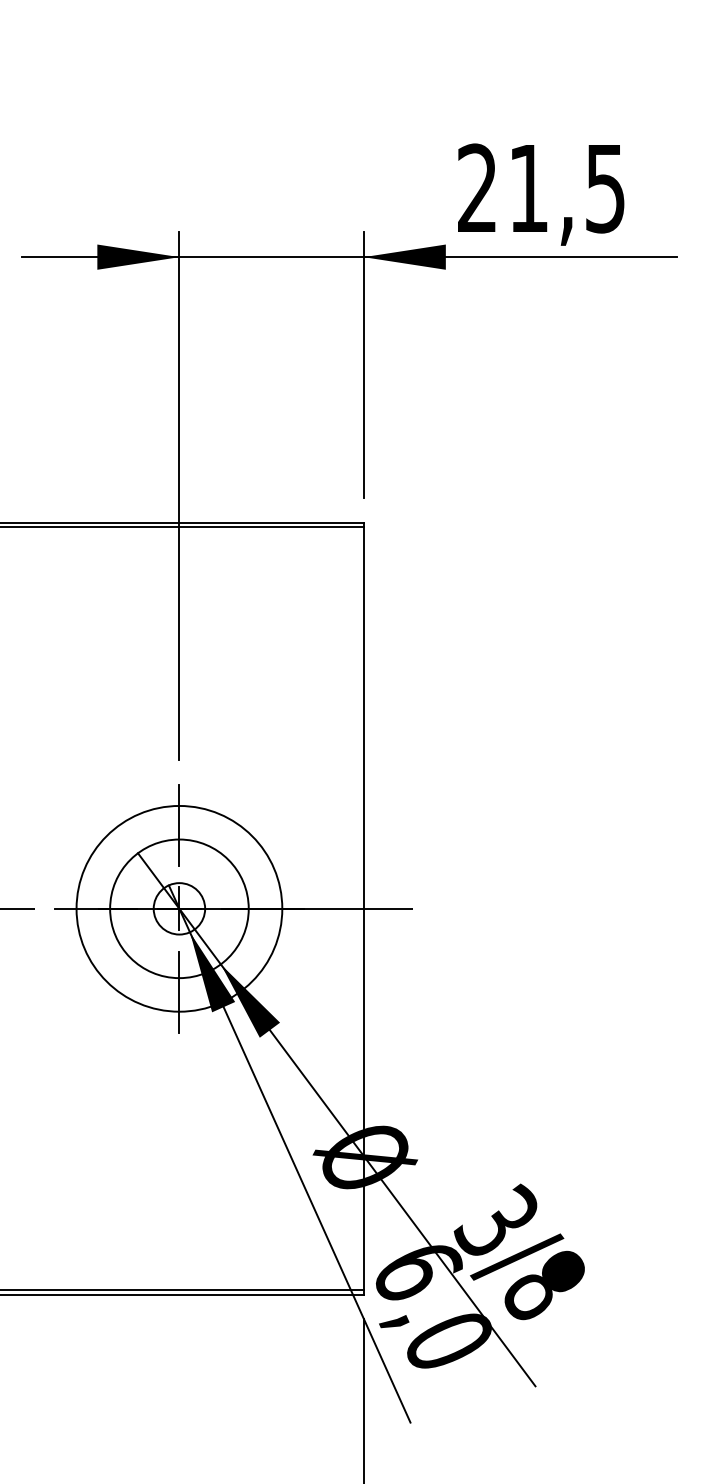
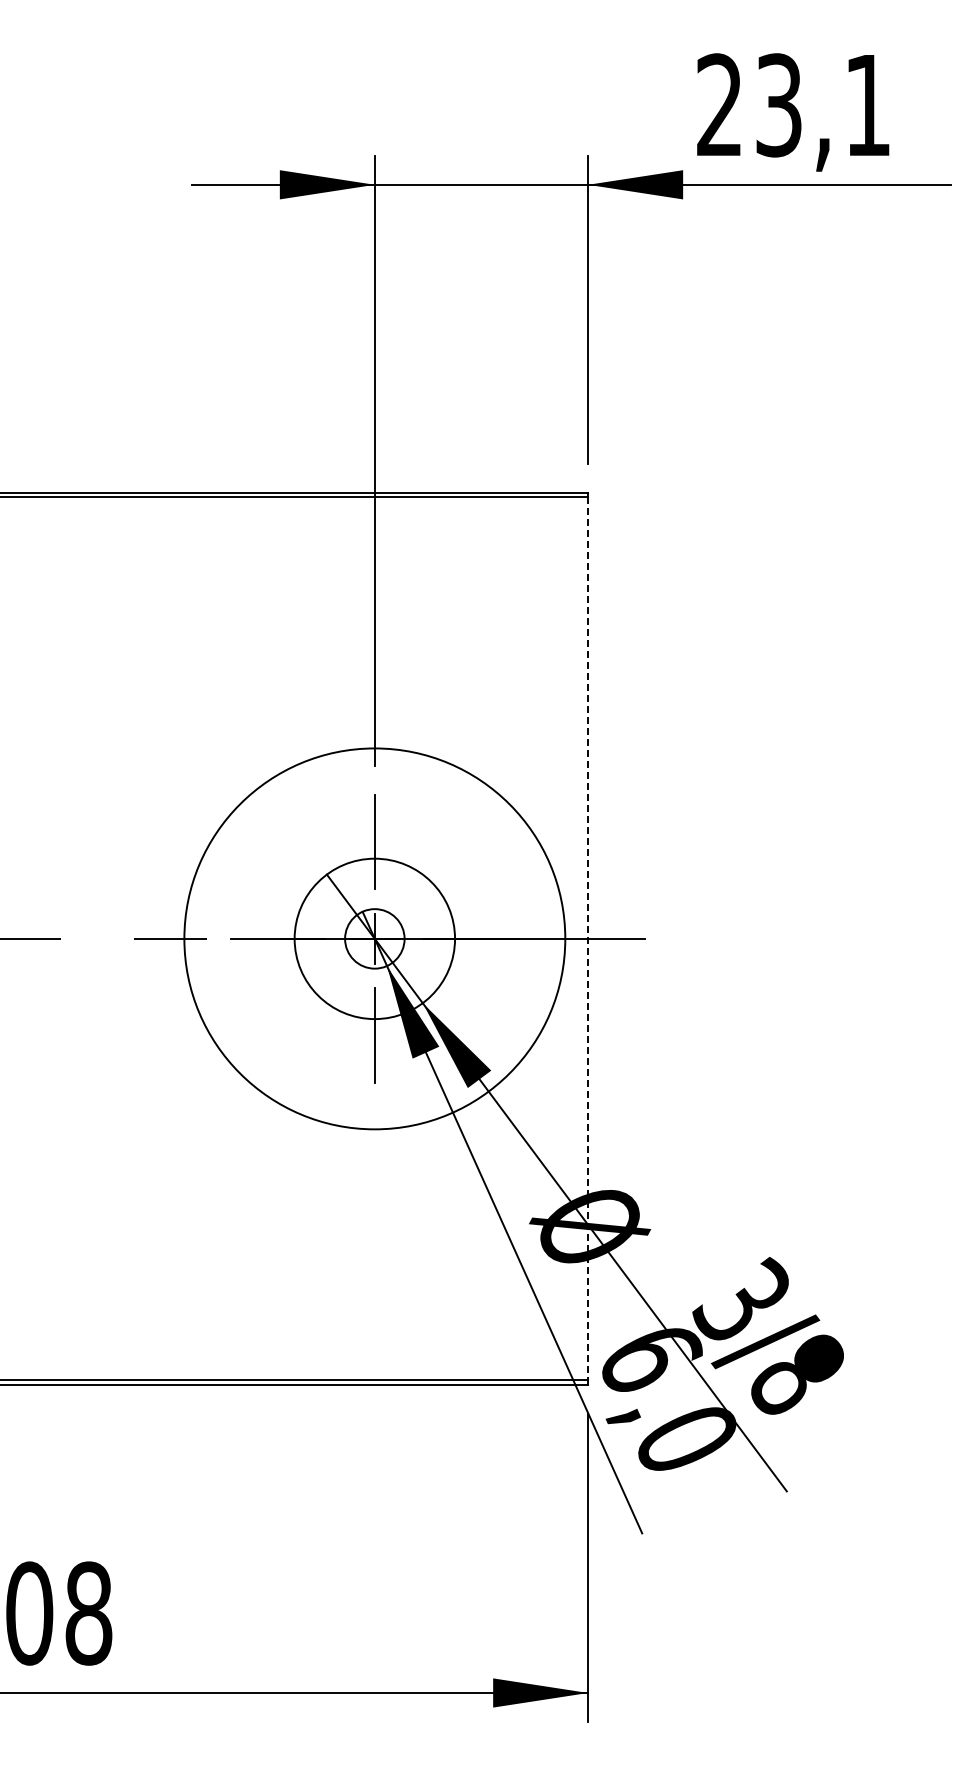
text: (566, 188) -> (822, 105), 21,5 -> 23,1
circle: (179, 908) -> (374, 938), size x1.6
line: (364, 909) -> (588, 939), solid -> dashed

